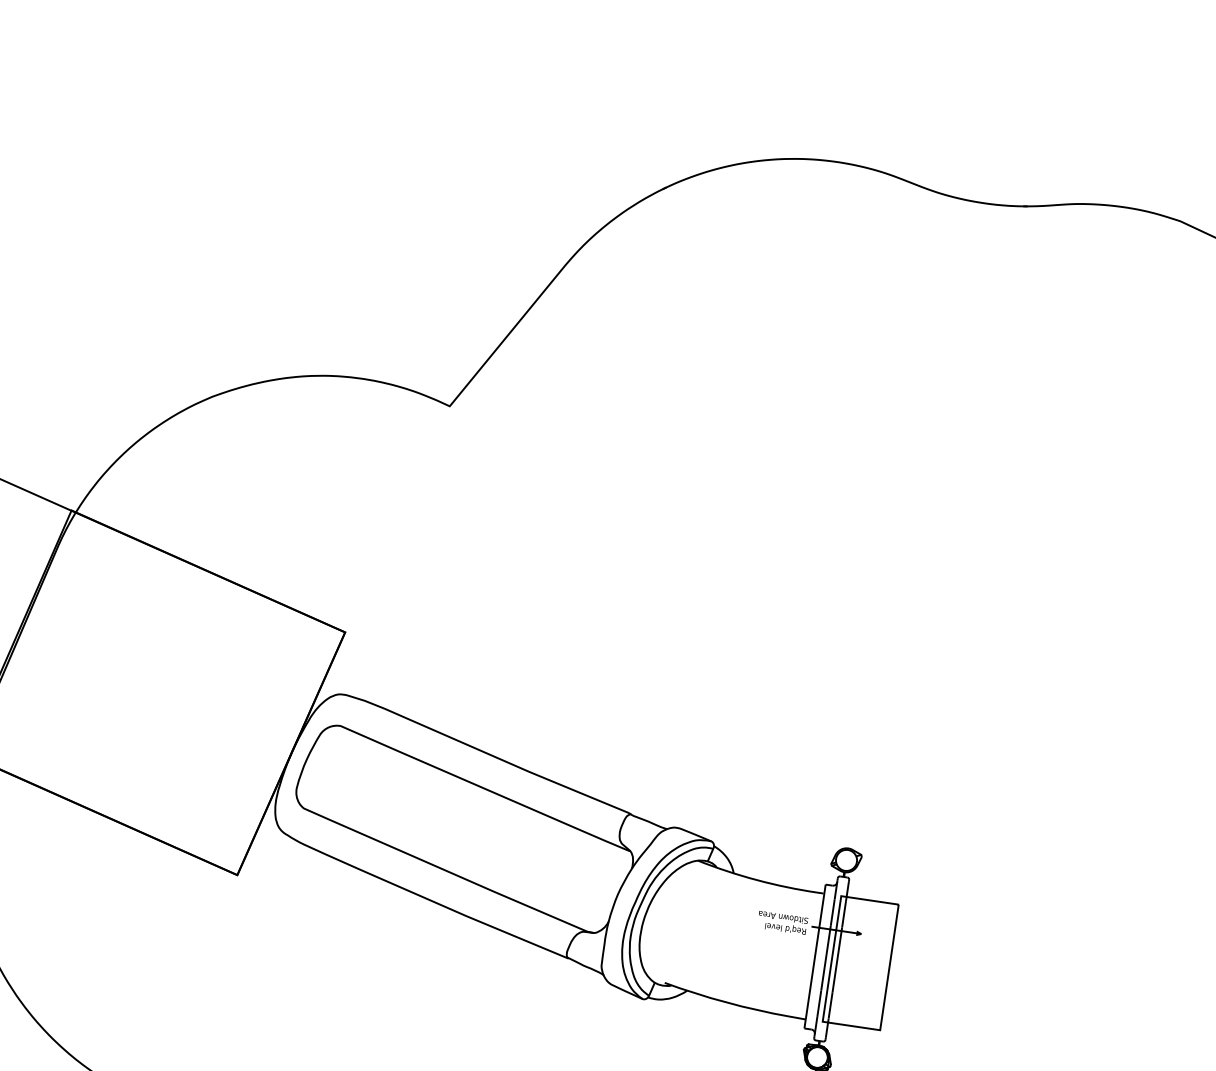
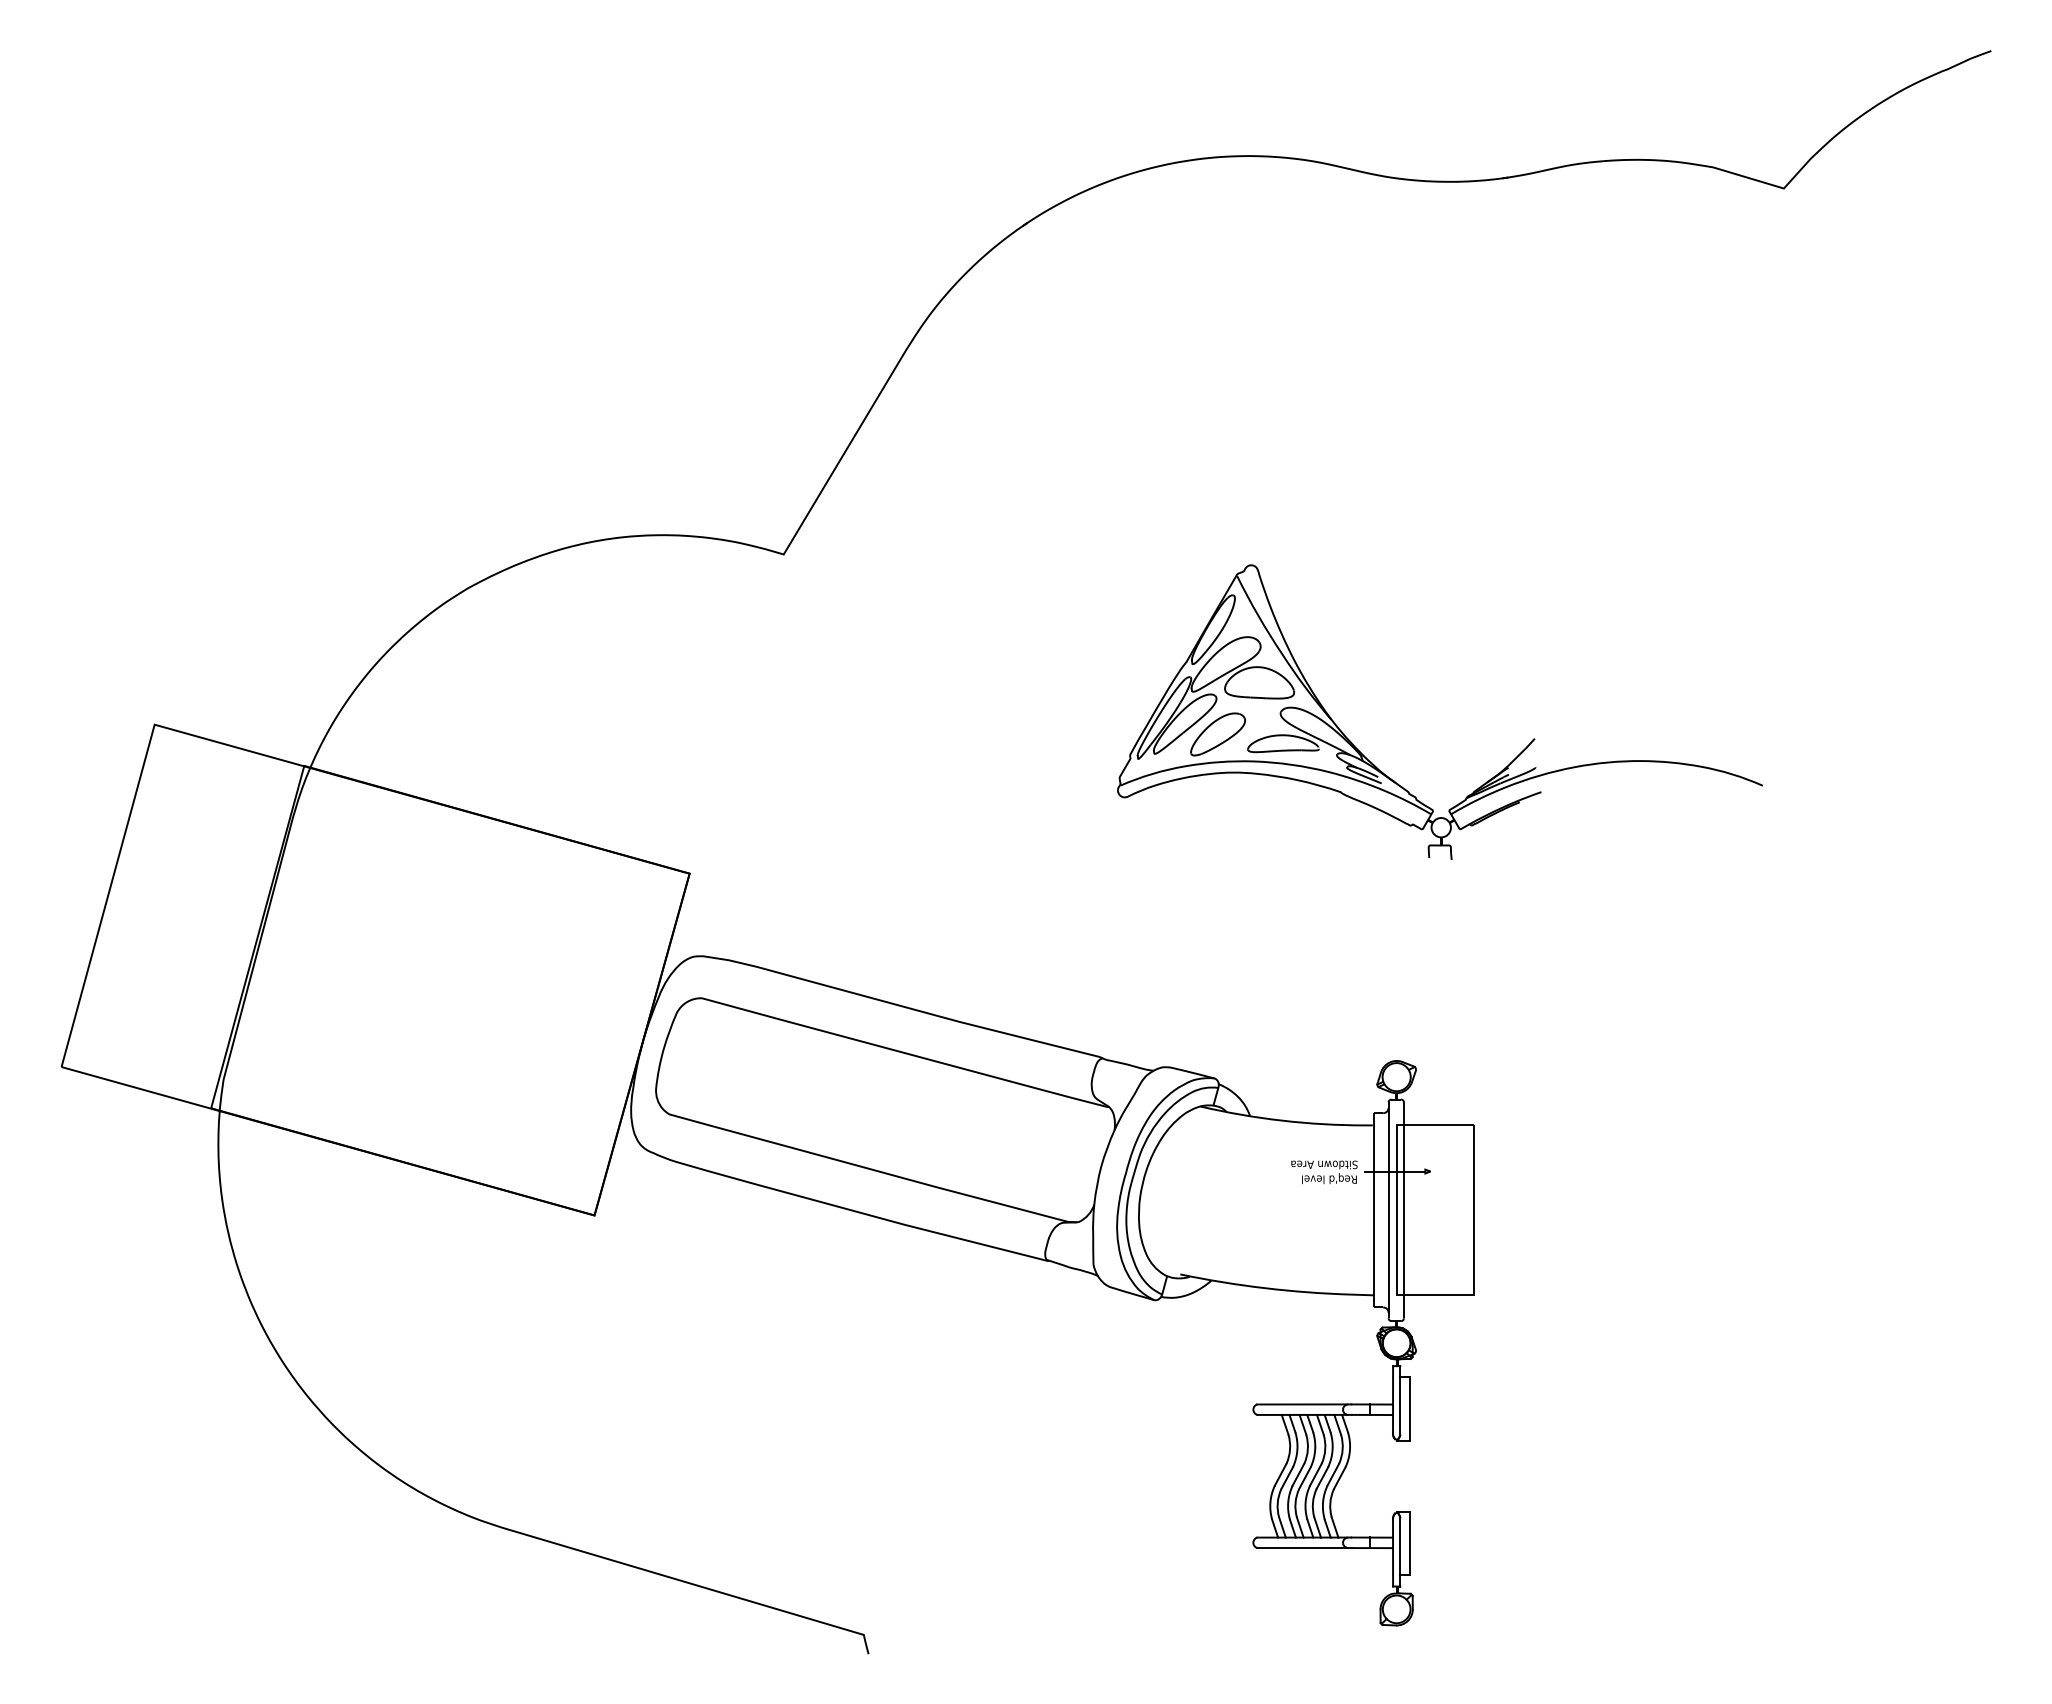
part: (877, 640) -> (1394, 780), added

